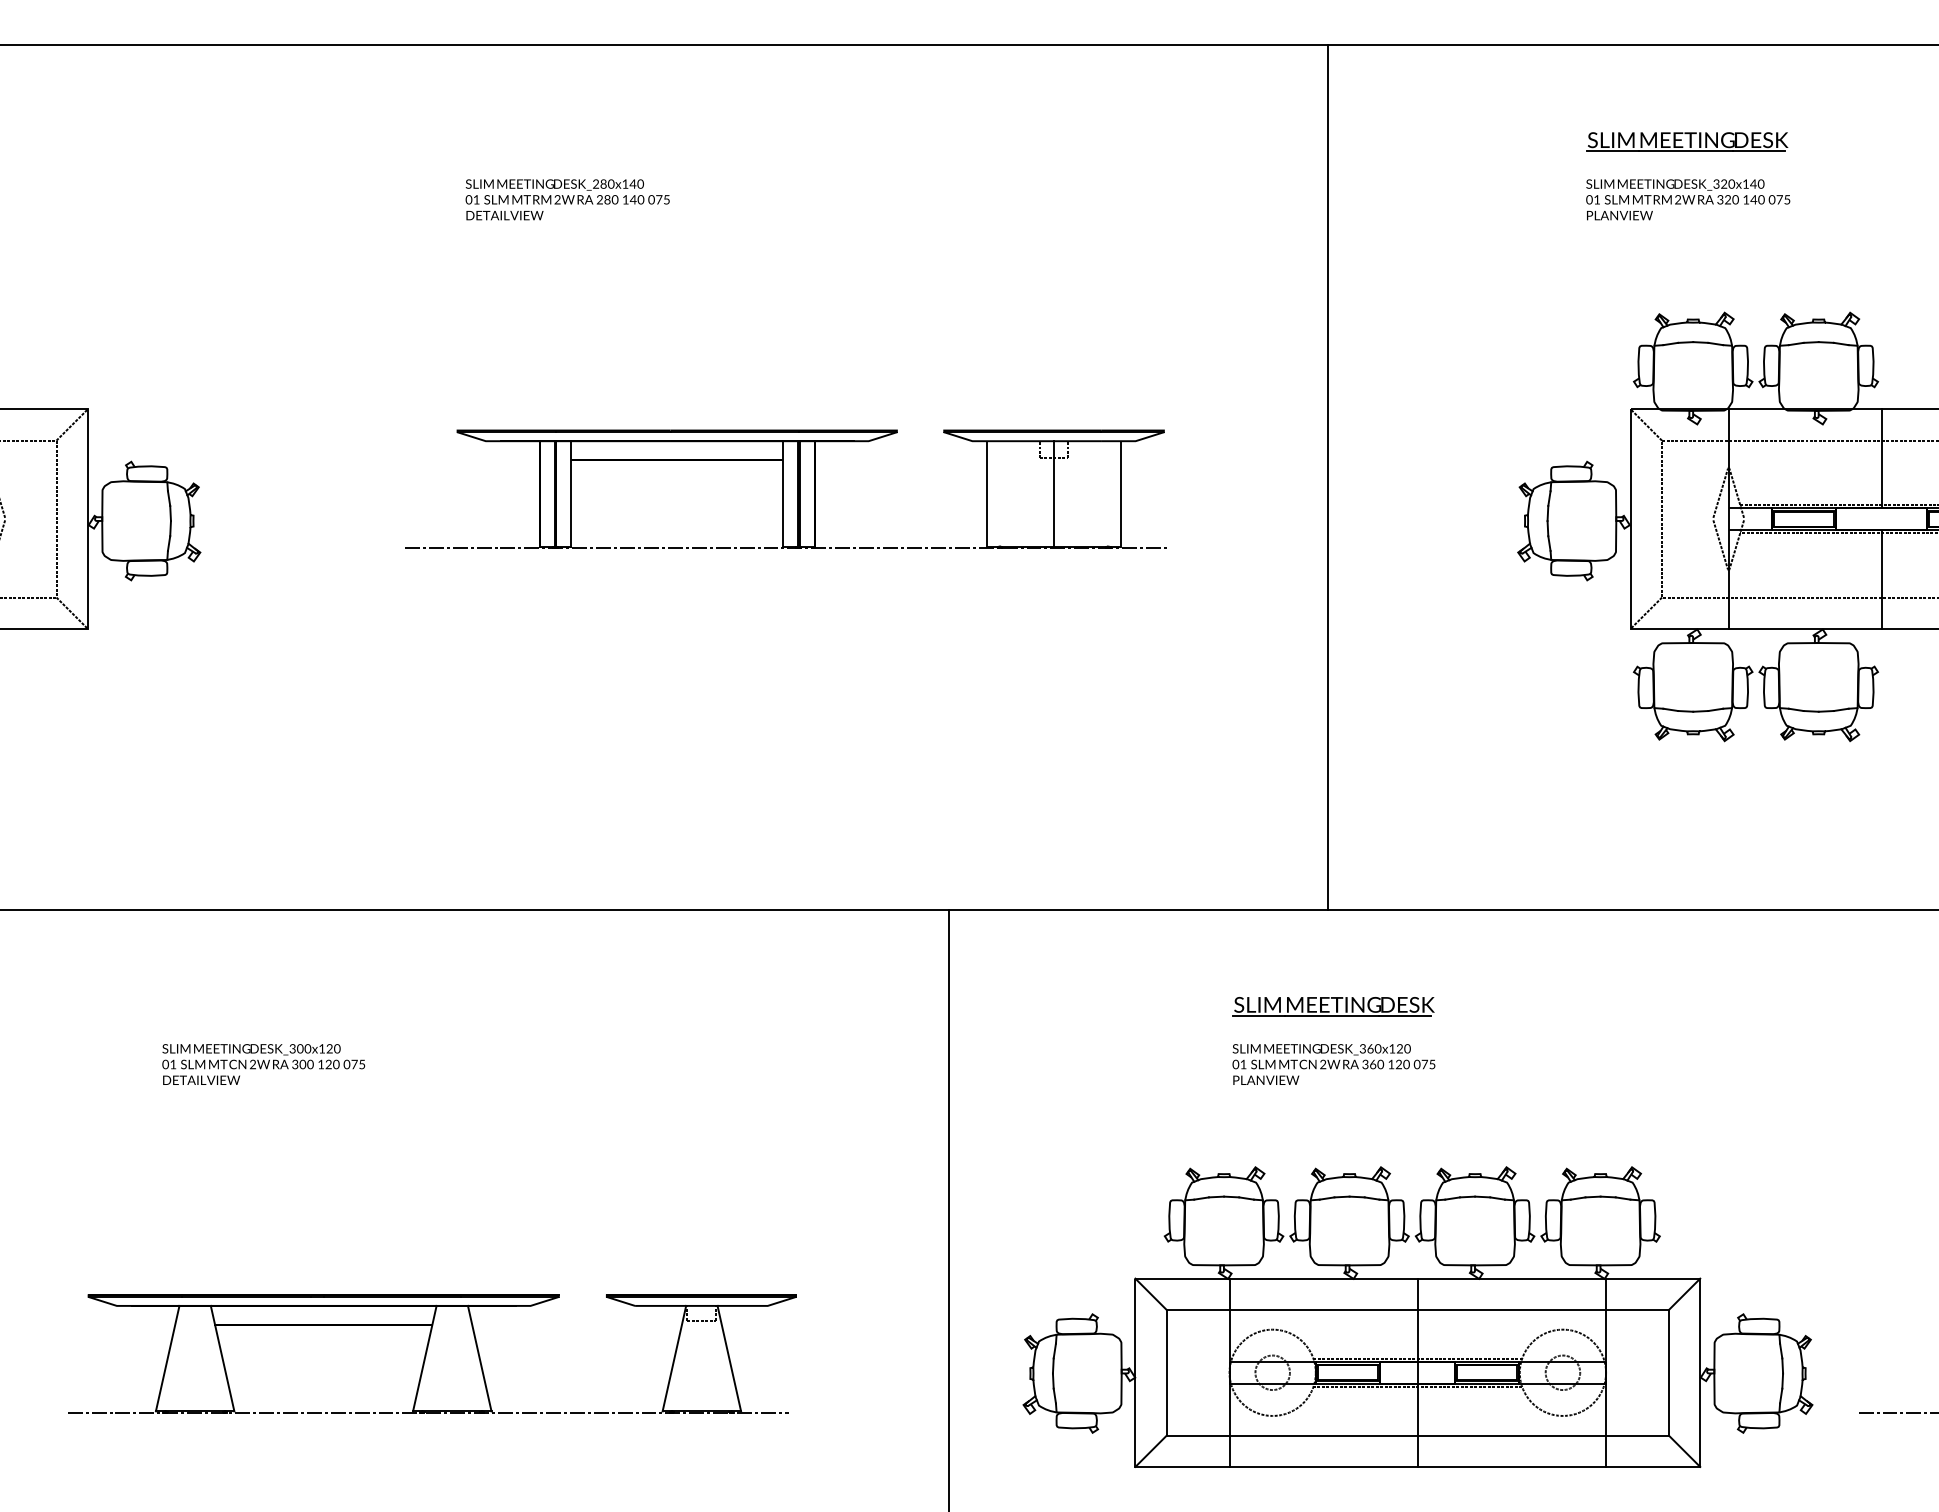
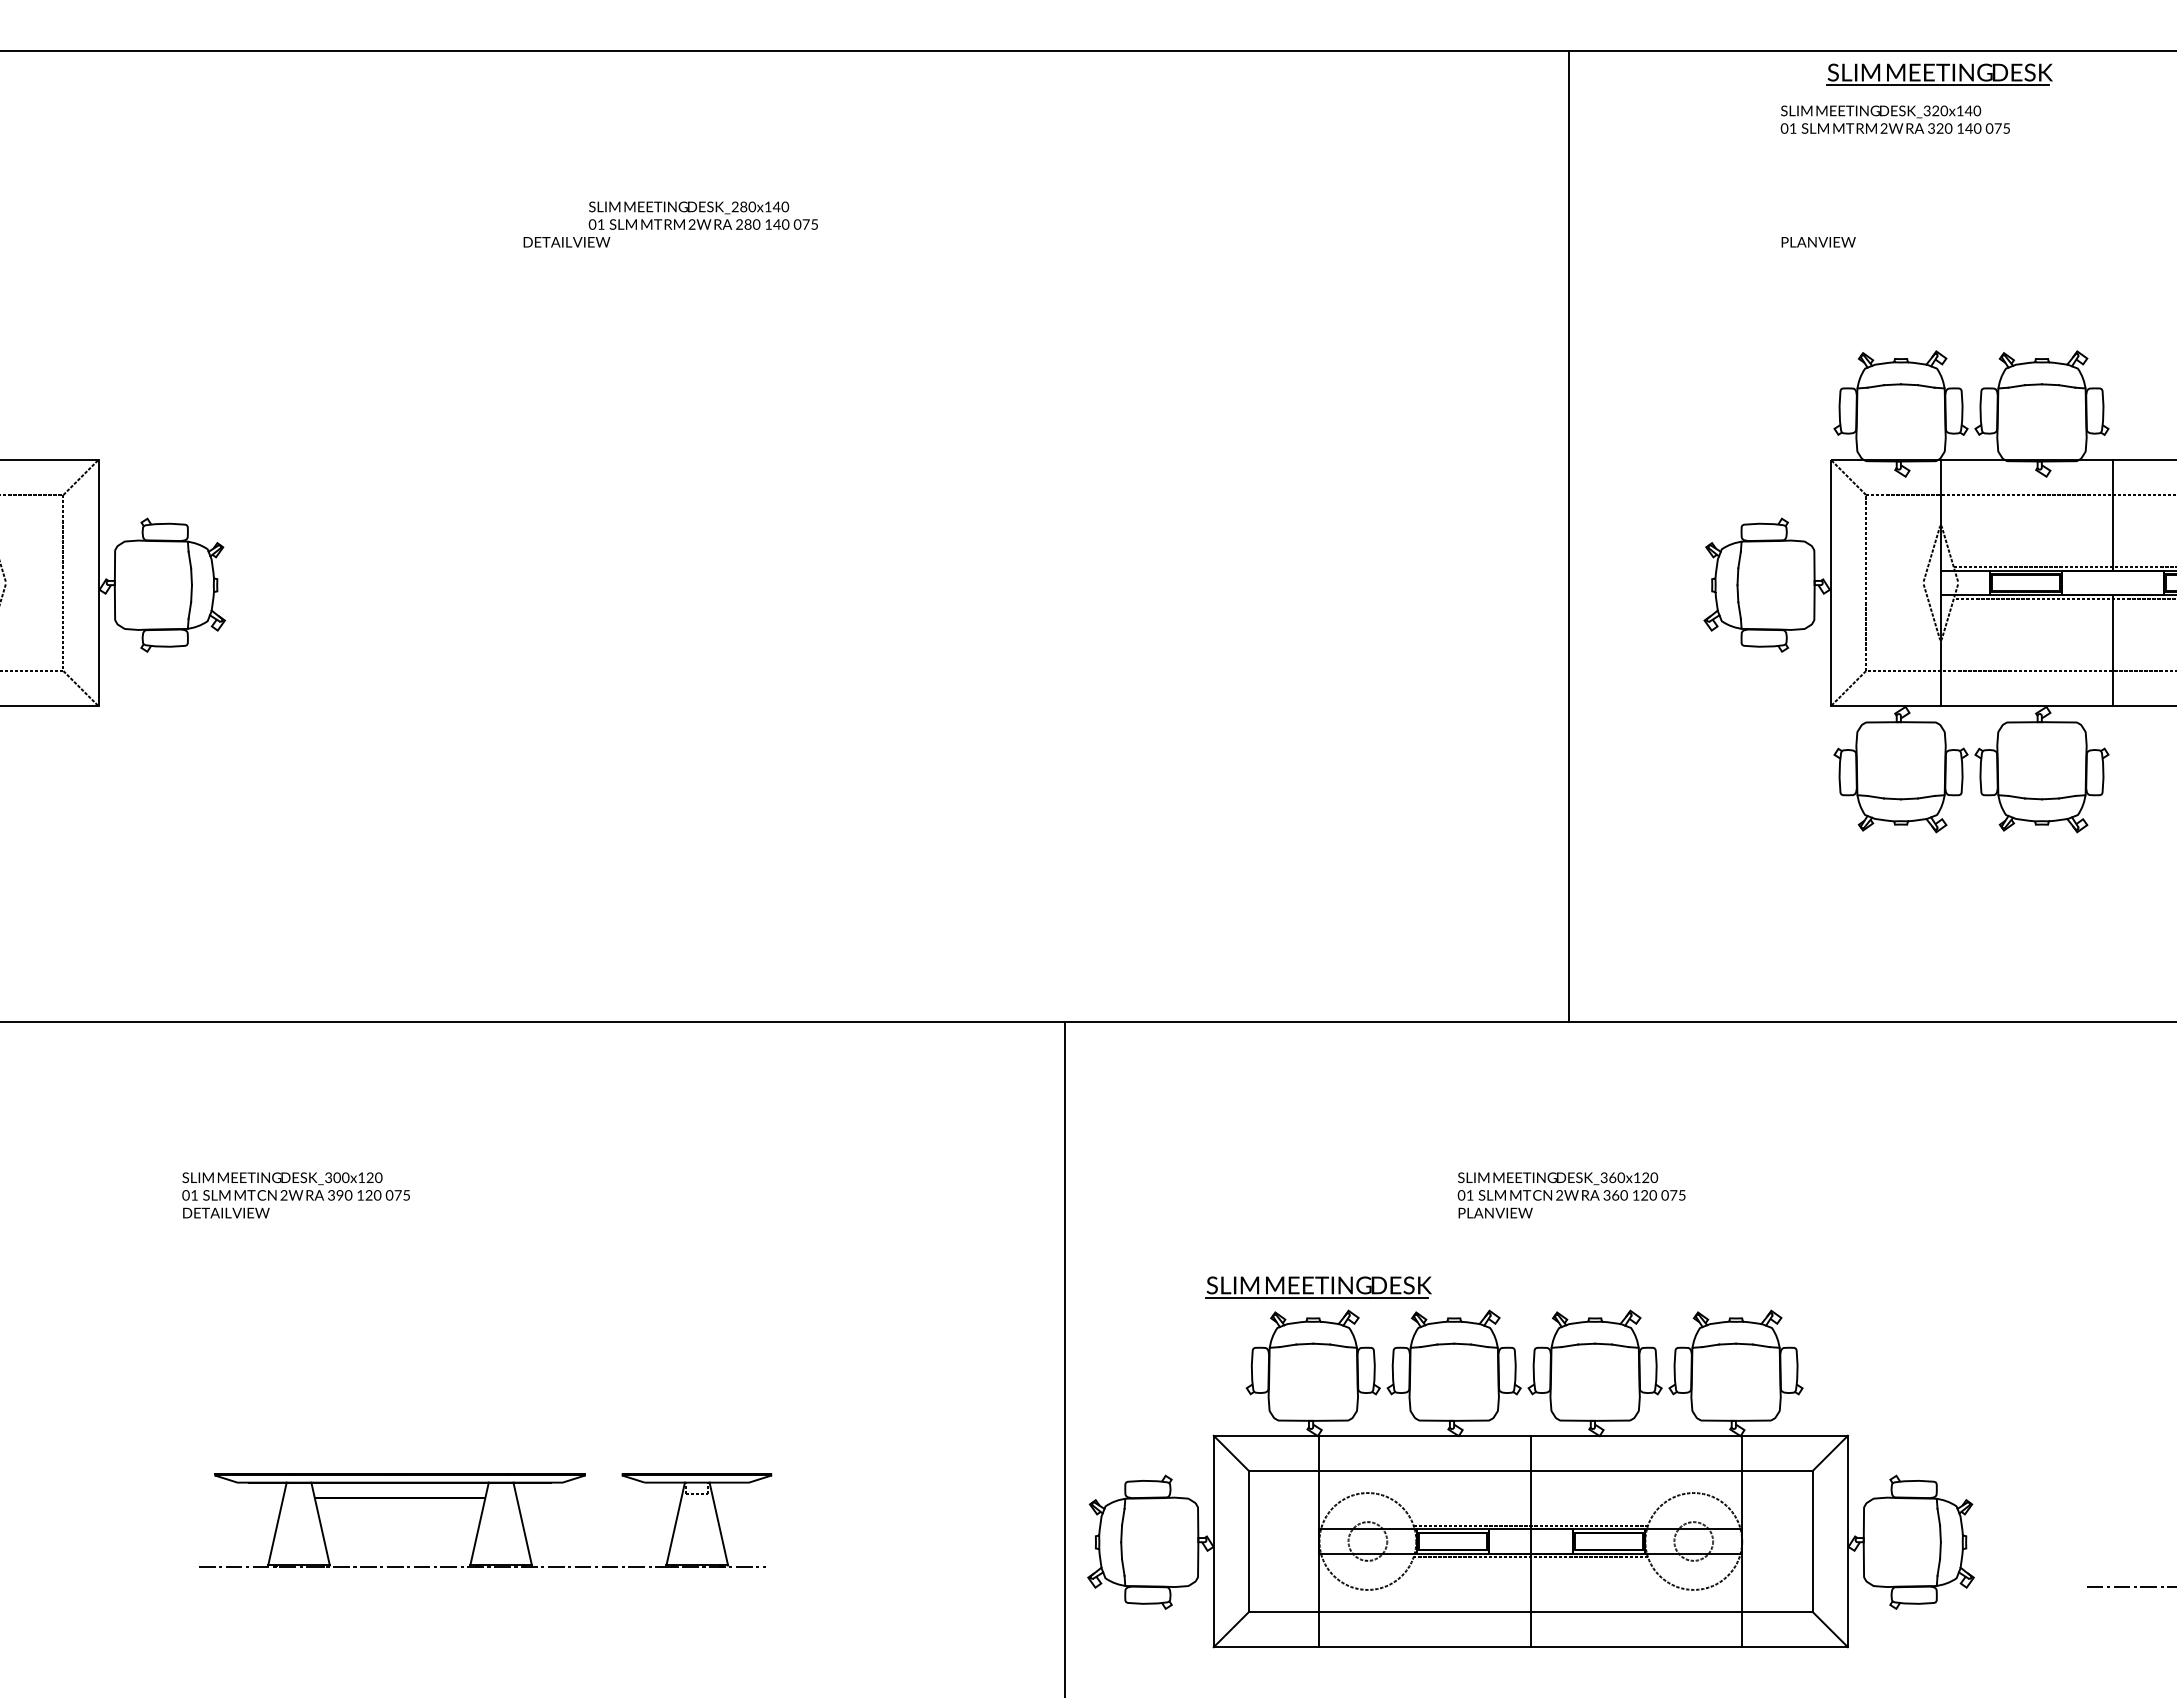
part: (1687, 141) -> (1939, 74), moved
text: (566, 191) -> (702, 215), moved
text: (1687, 191) -> (1894, 119), moved
line: (1328, 476) -> (1569, 535), moved
part: (786, 489) -> (882, 549), removed
part: (1333, 1006) -> (1318, 1287), moved
text: (1333, 1064) -> (1571, 1195), moved
text: (302, 1065) -> (339, 1196), 300 -> 390
part: (1417, 1316) -> (1530, 1478), moved
part: (432, 1354) -> (485, 1520), size x0.7

